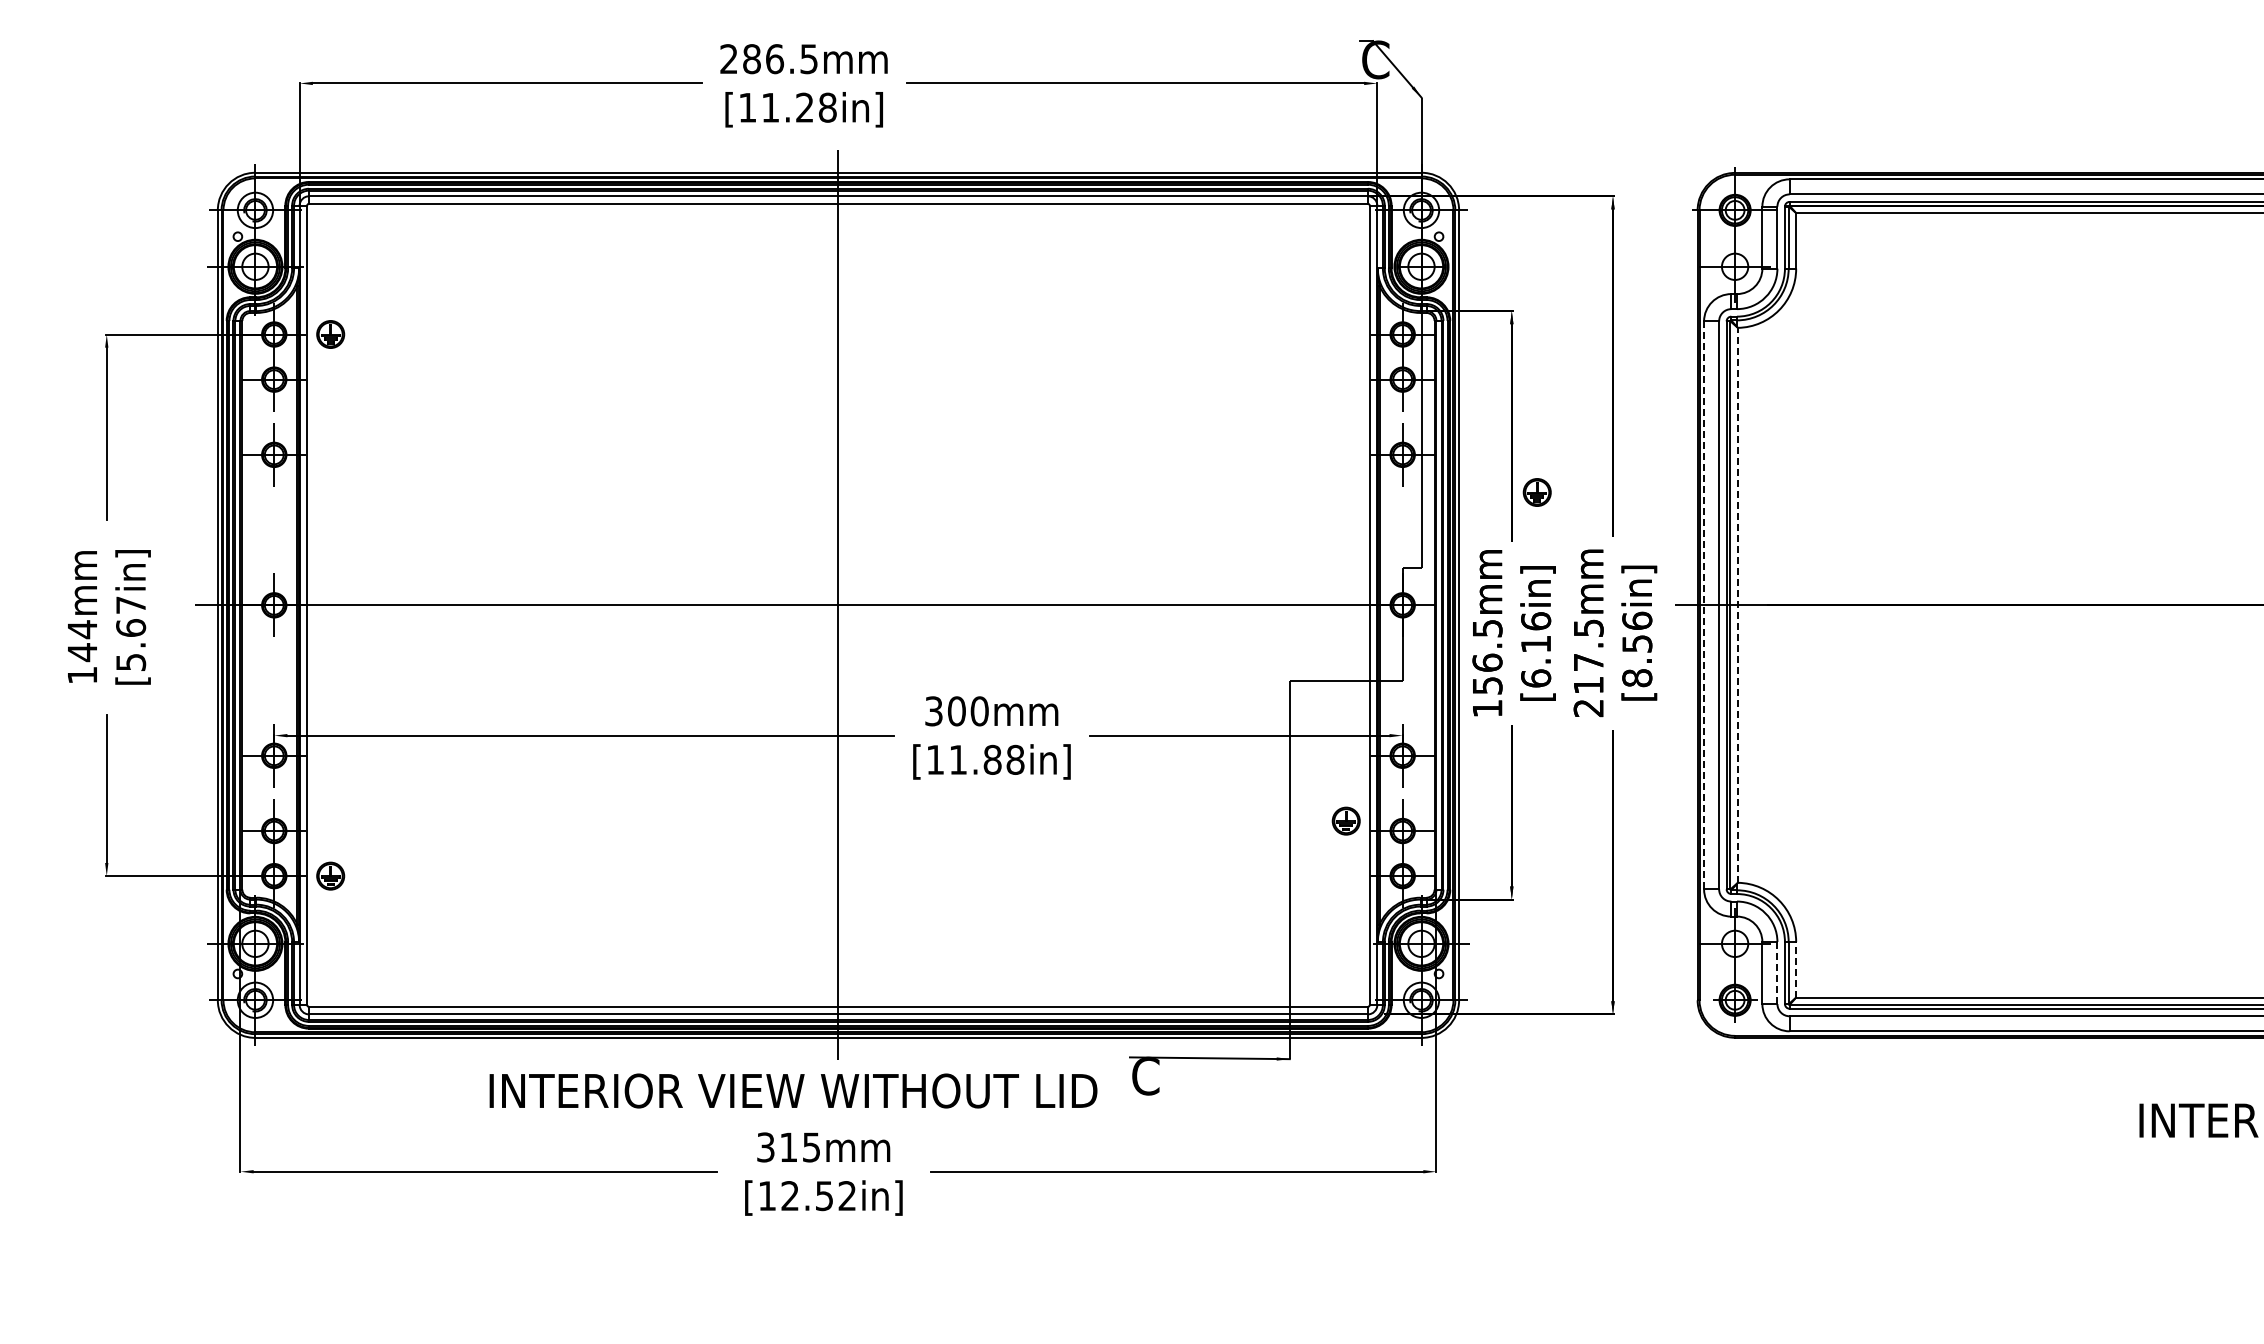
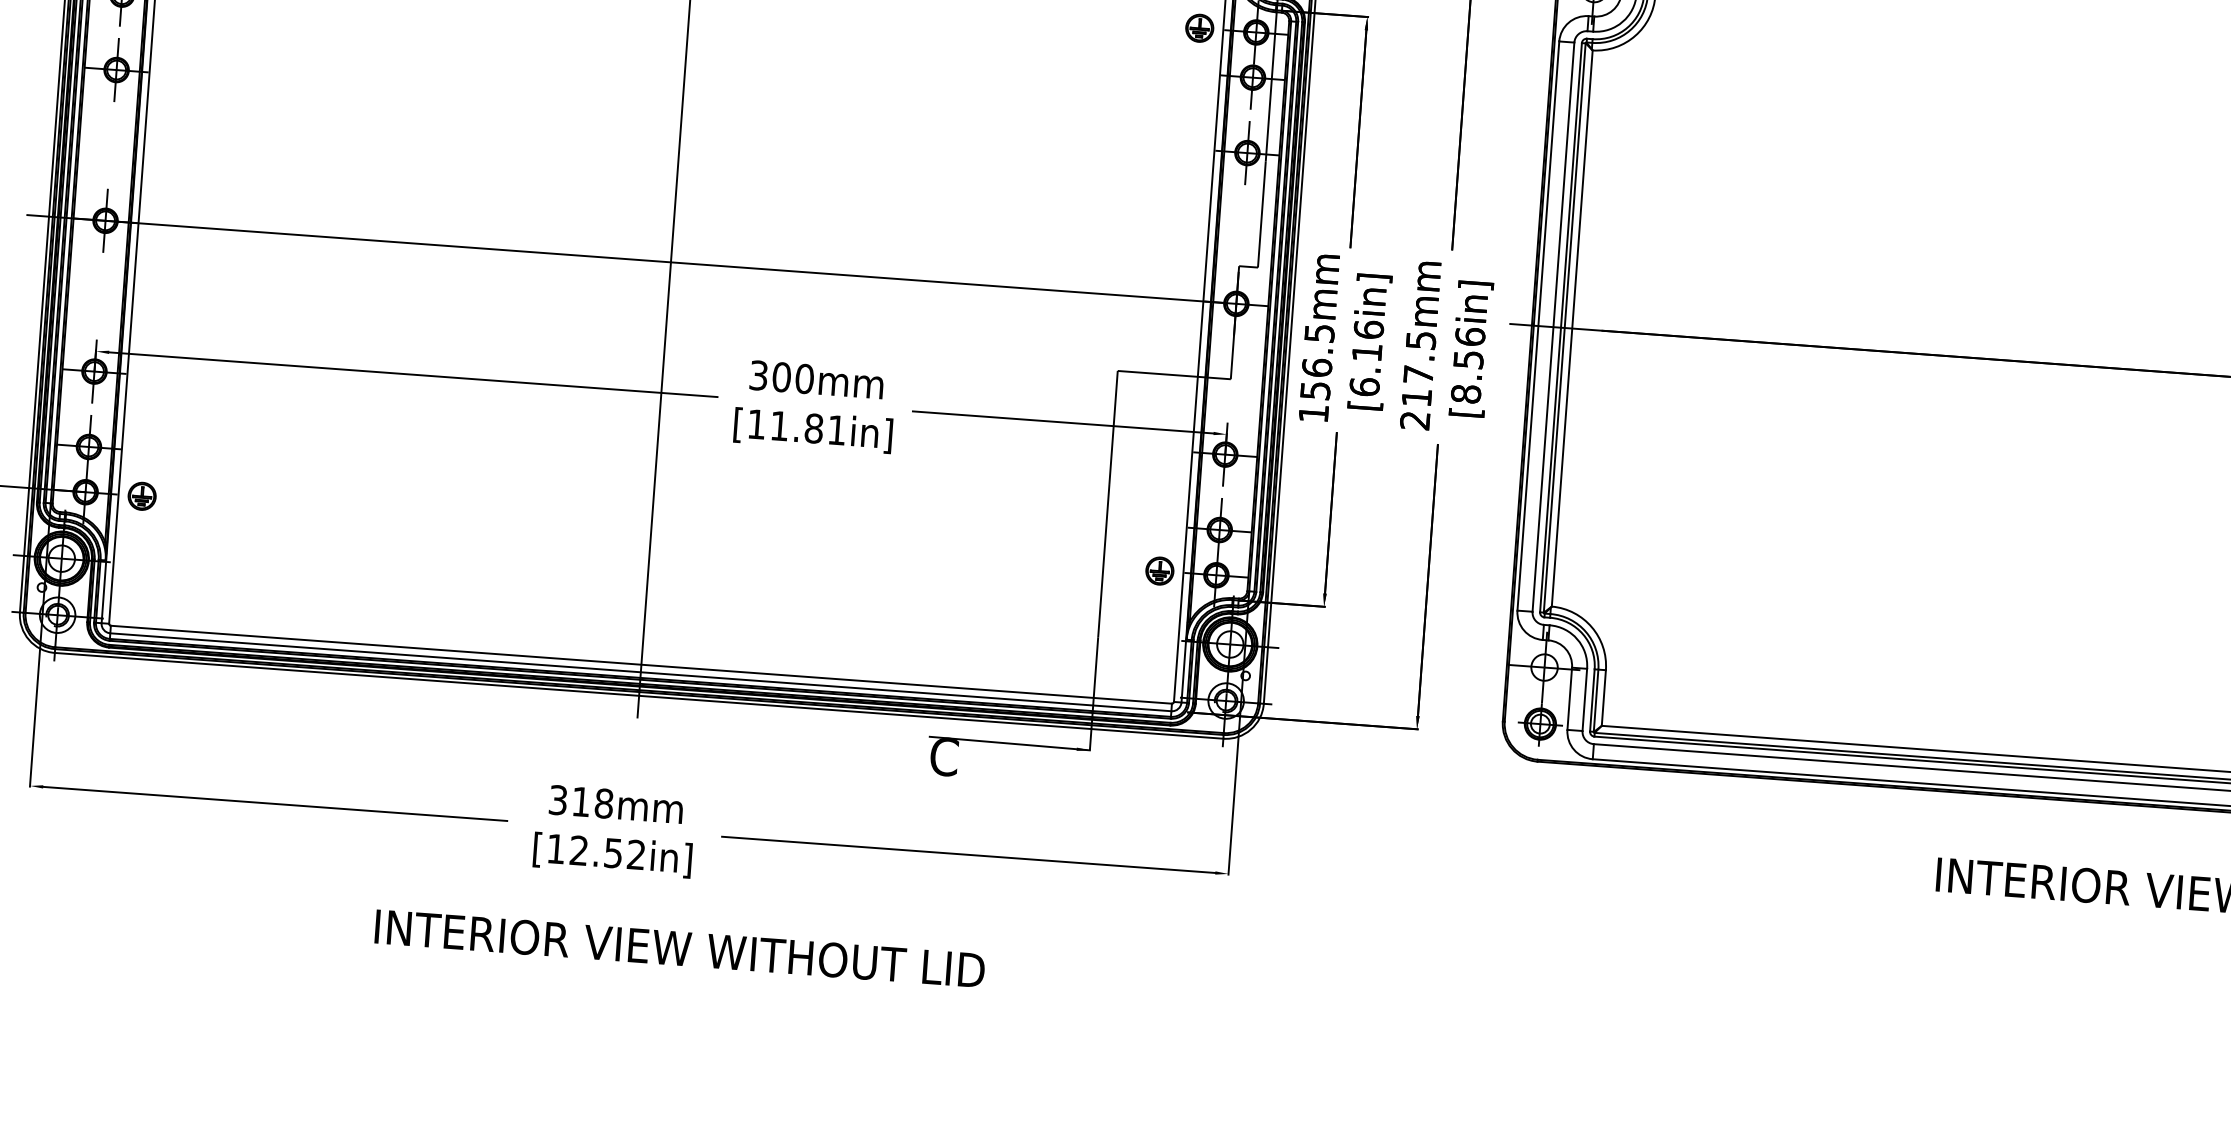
part: (1536, 492) -> (1198, 28), moved
line: (1737, 604) -> (1571, 327), dashed -> solid
line: (1704, 605) -> (1538, 326), dashed -> solid
text: (1015, 759) -> (837, 429), [11.88in] -> [11.81in]
part: (1345, 820) -> (1159, 570), moved
line: (1796, 969) -> (1604, 697), dashed -> solid
line: (1777, 973) -> (1584, 700), dashed -> solid
text: (793, 1090) -> (680, 948), moved
text: (811, 1147) -> (604, 803), 315mm -> 318mm

